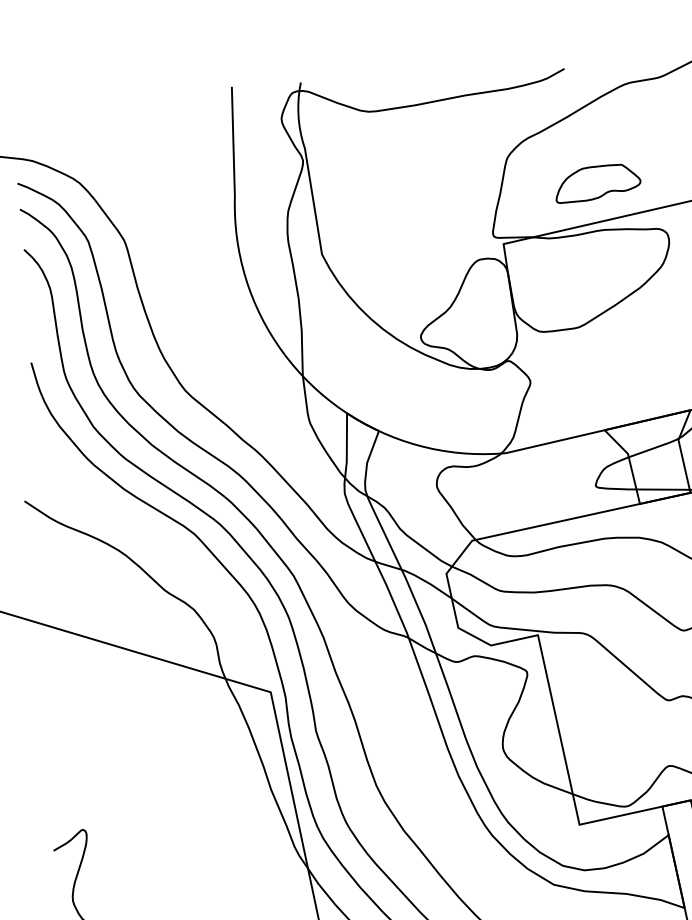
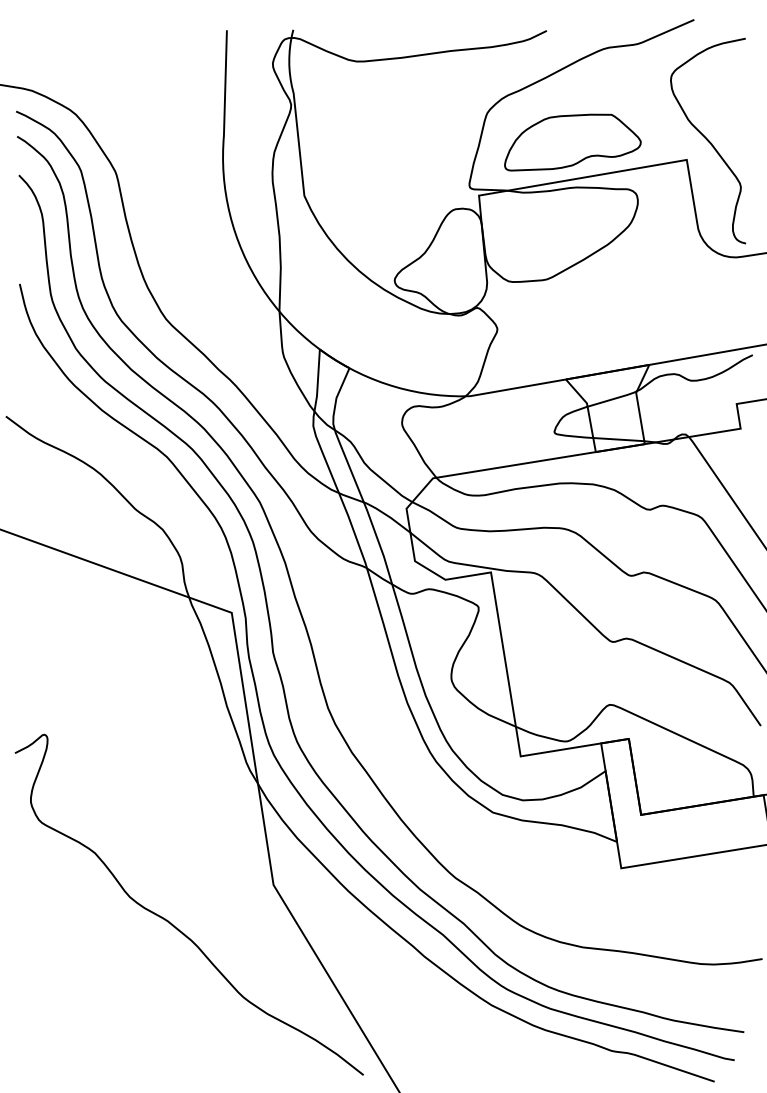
part: (597, 183) -> (572, 142), size x1.67

